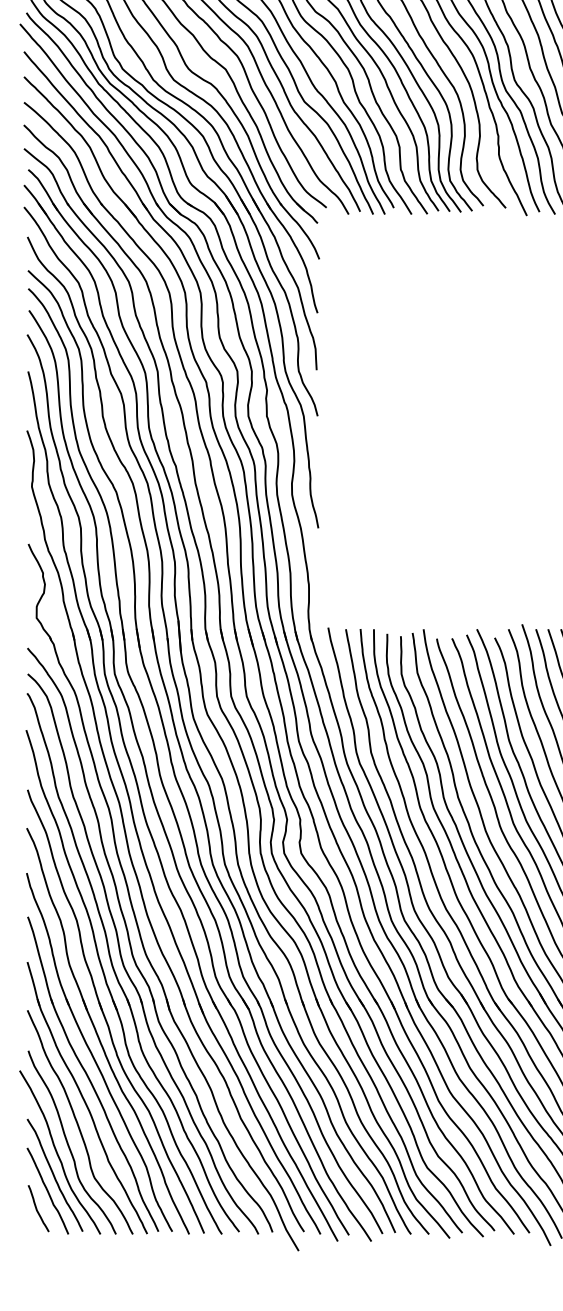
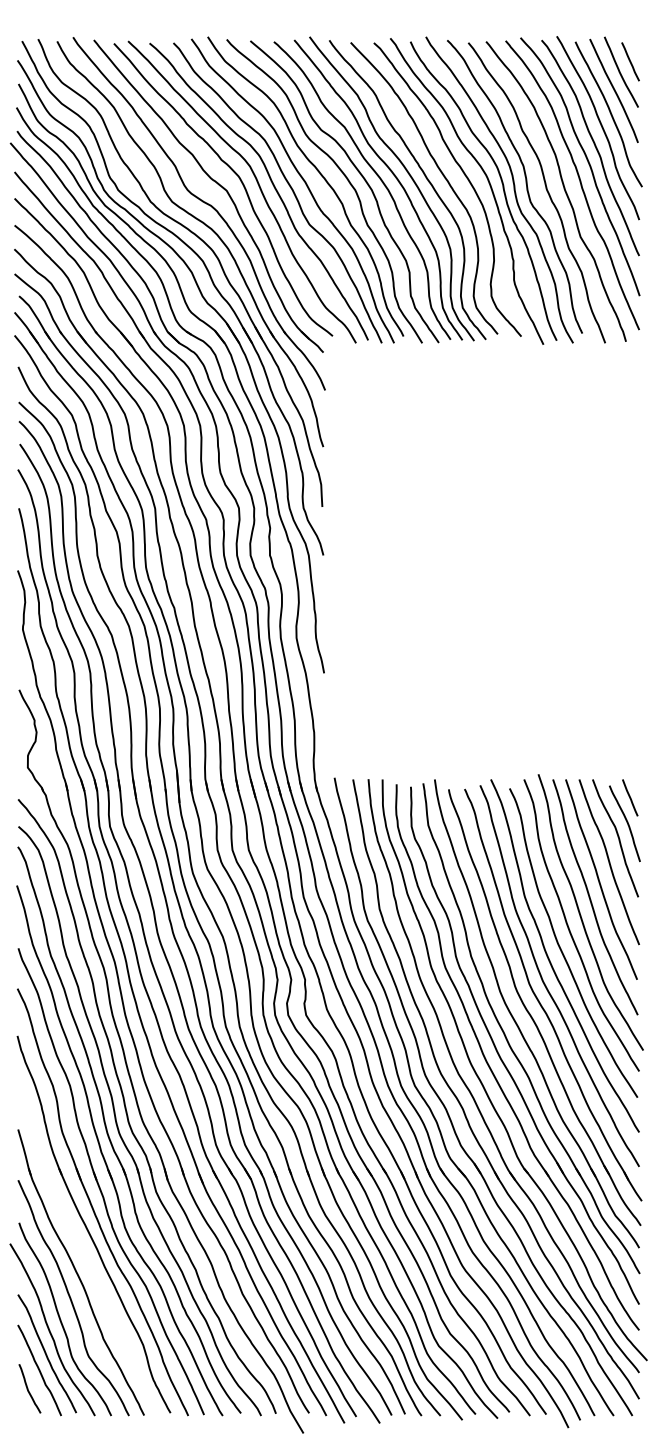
part: (93, 1074) -> (87, 1247), removed

